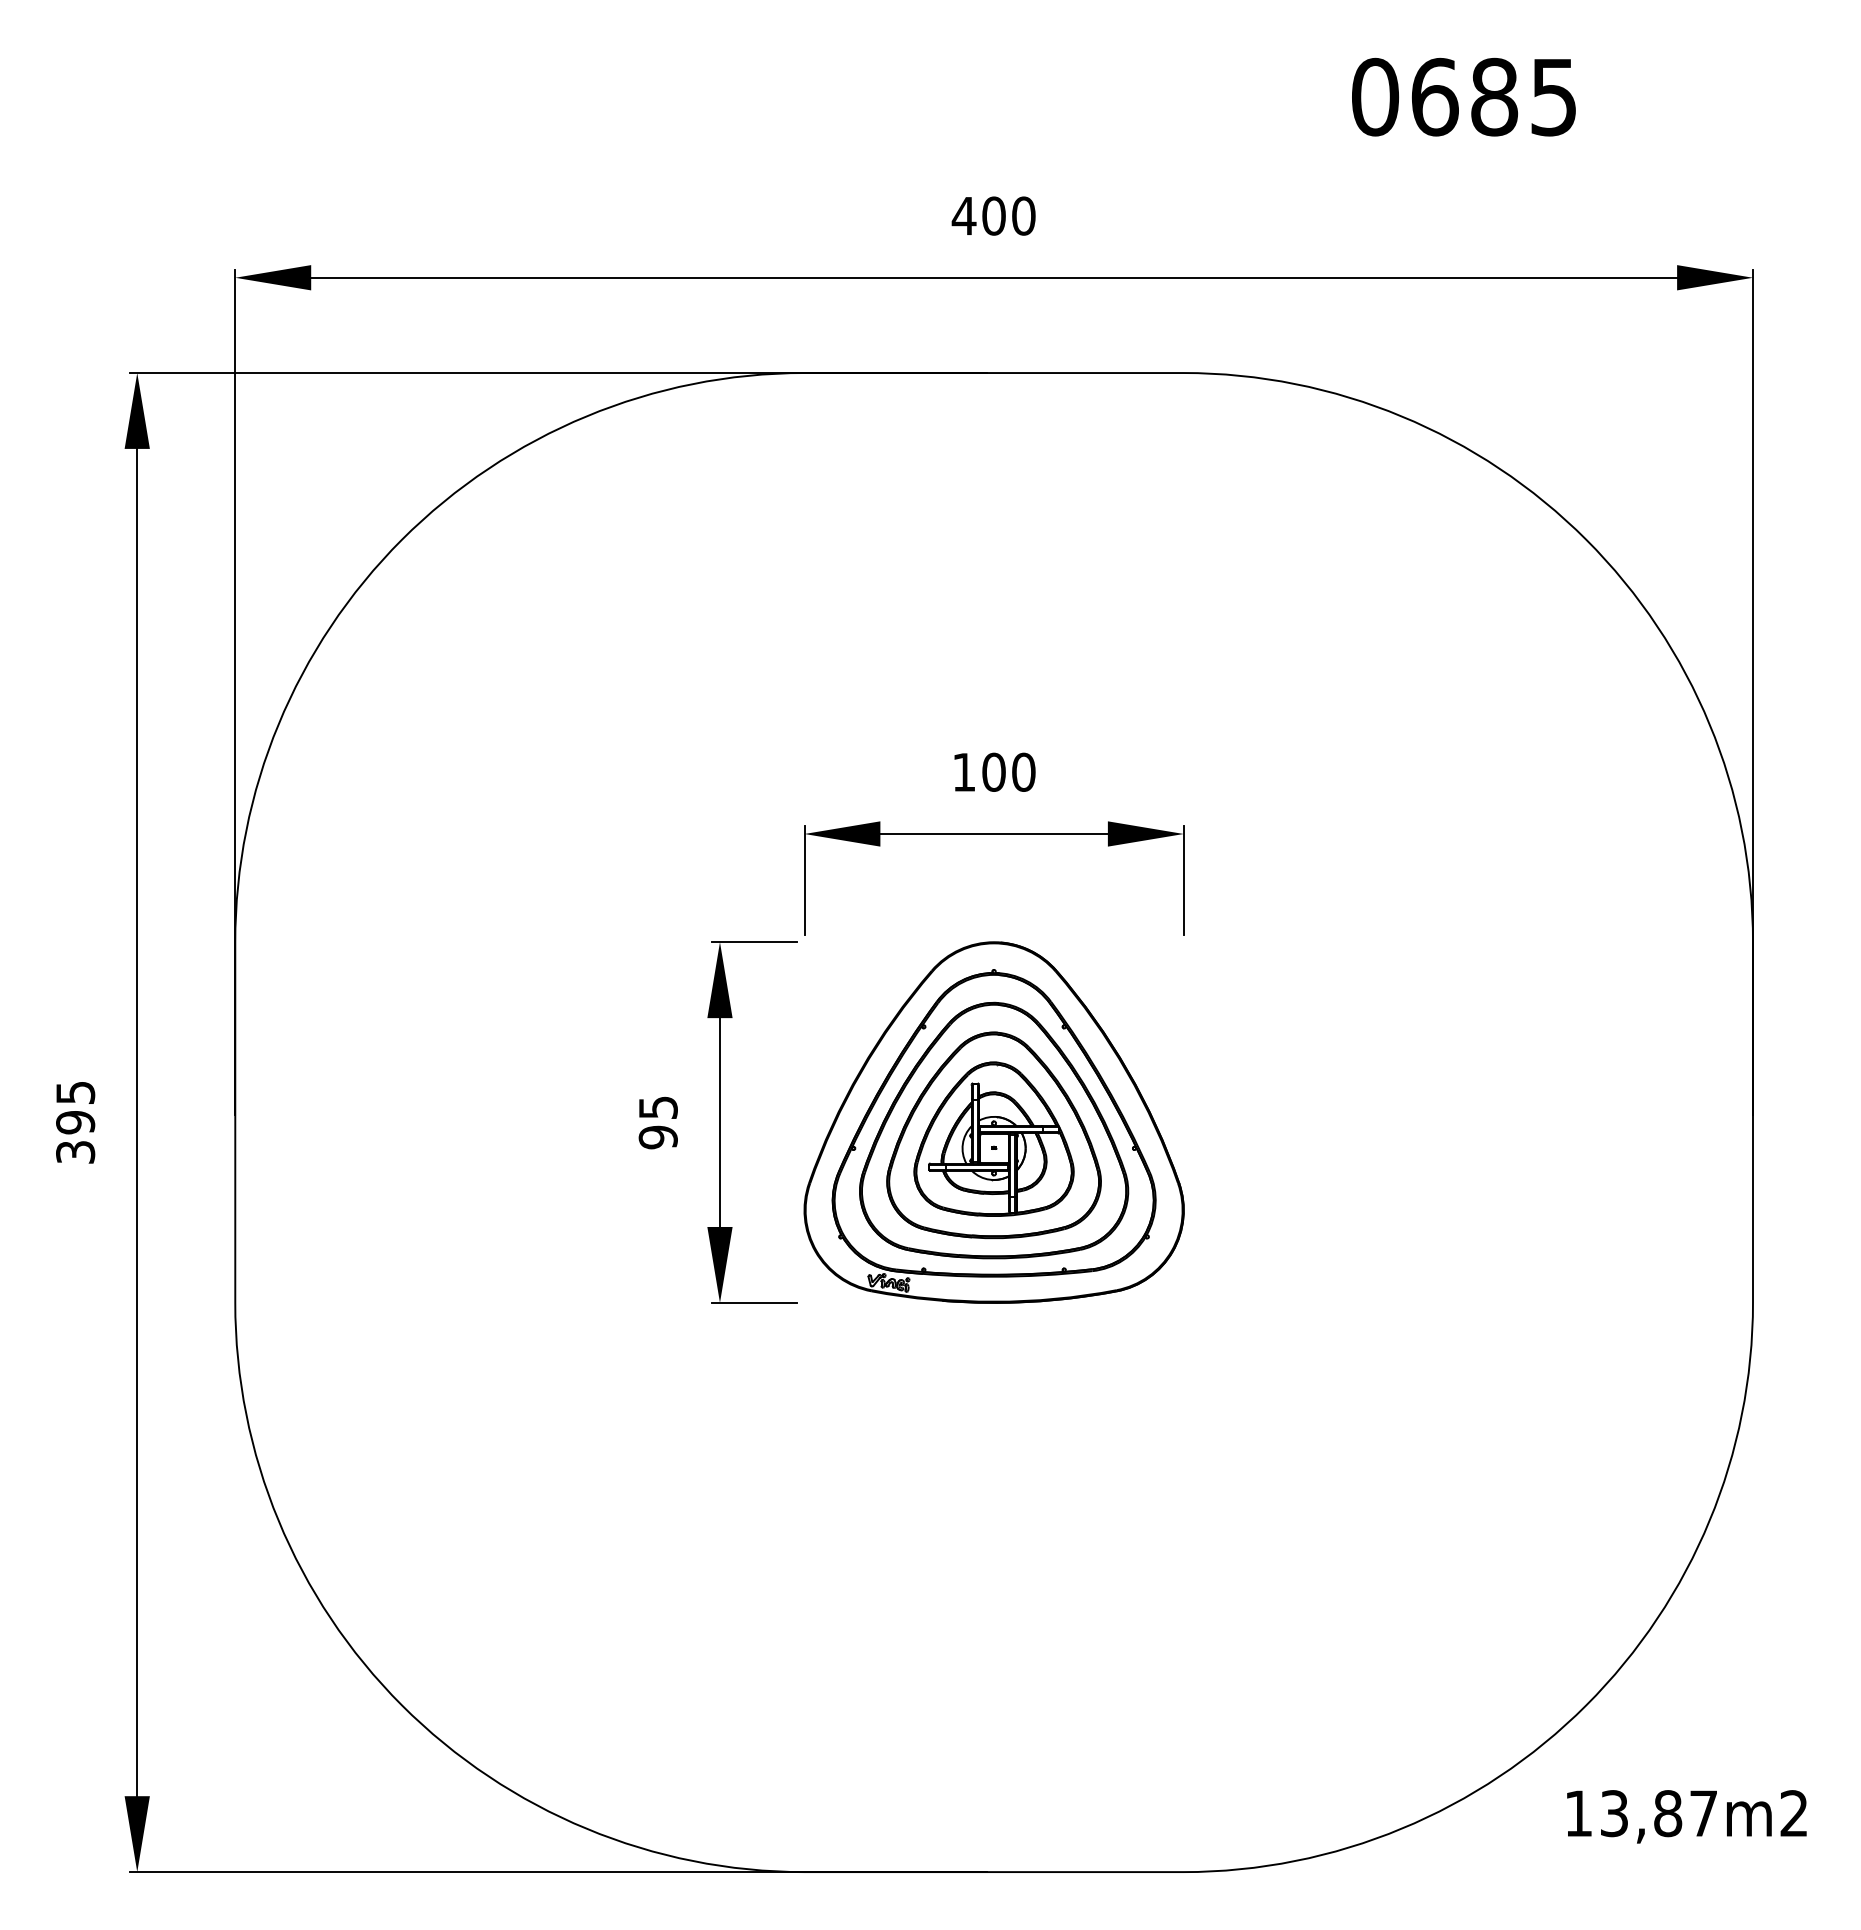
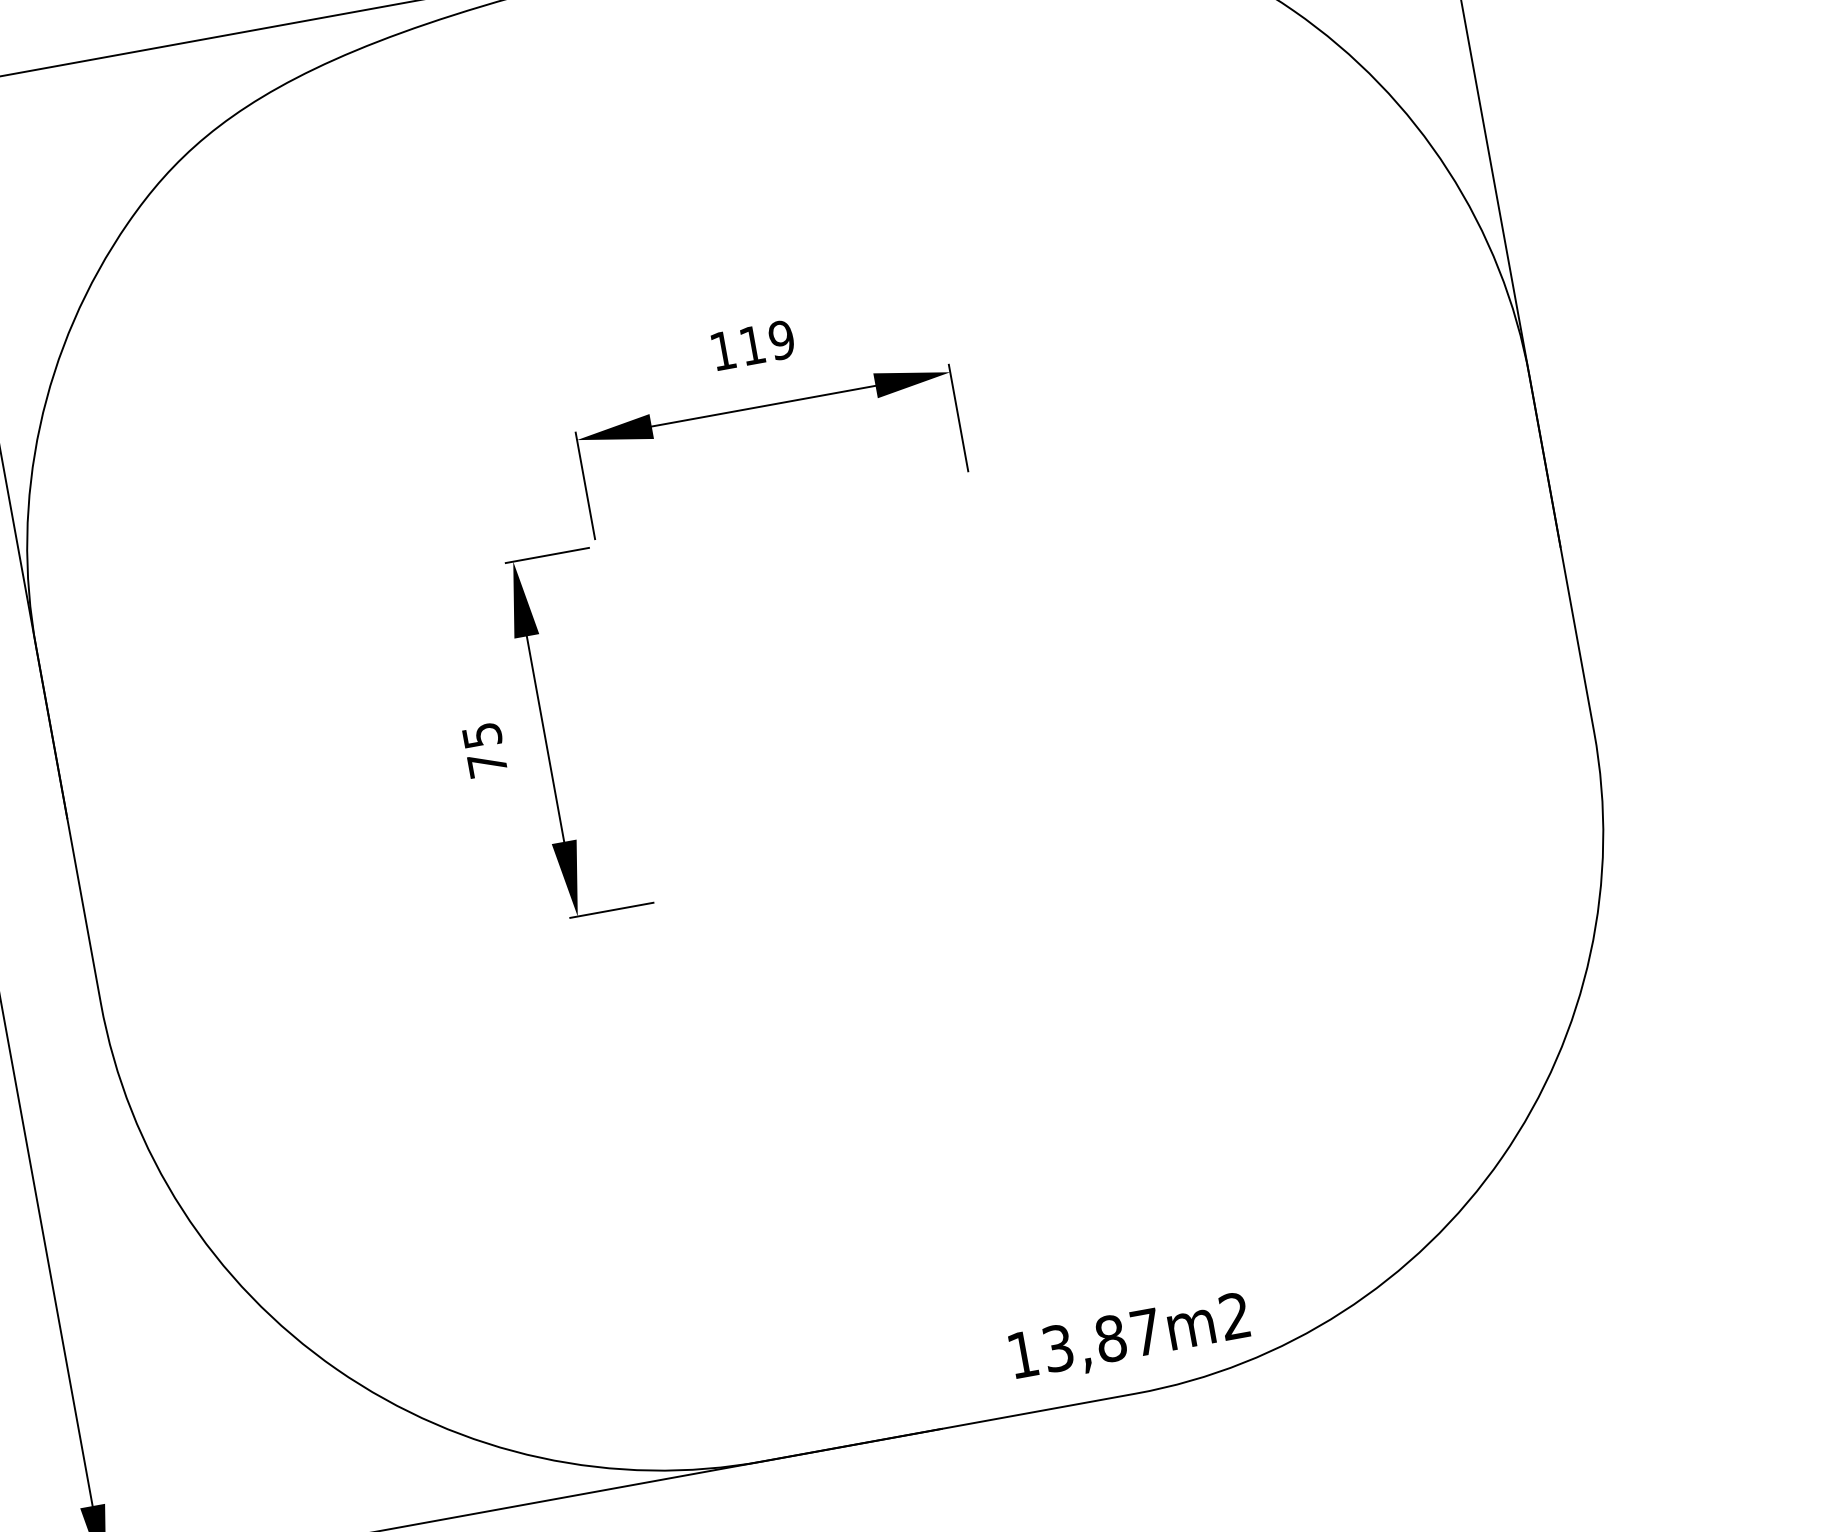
text: (1008, 771) -> (766, 342), 100 -> 119
part: (993, 1122) -> (814, 690), removed
text: (657, 1137) -> (486, 764), 95 -> 75
text: (1686, 1816) -> (1129, 1338), moved

